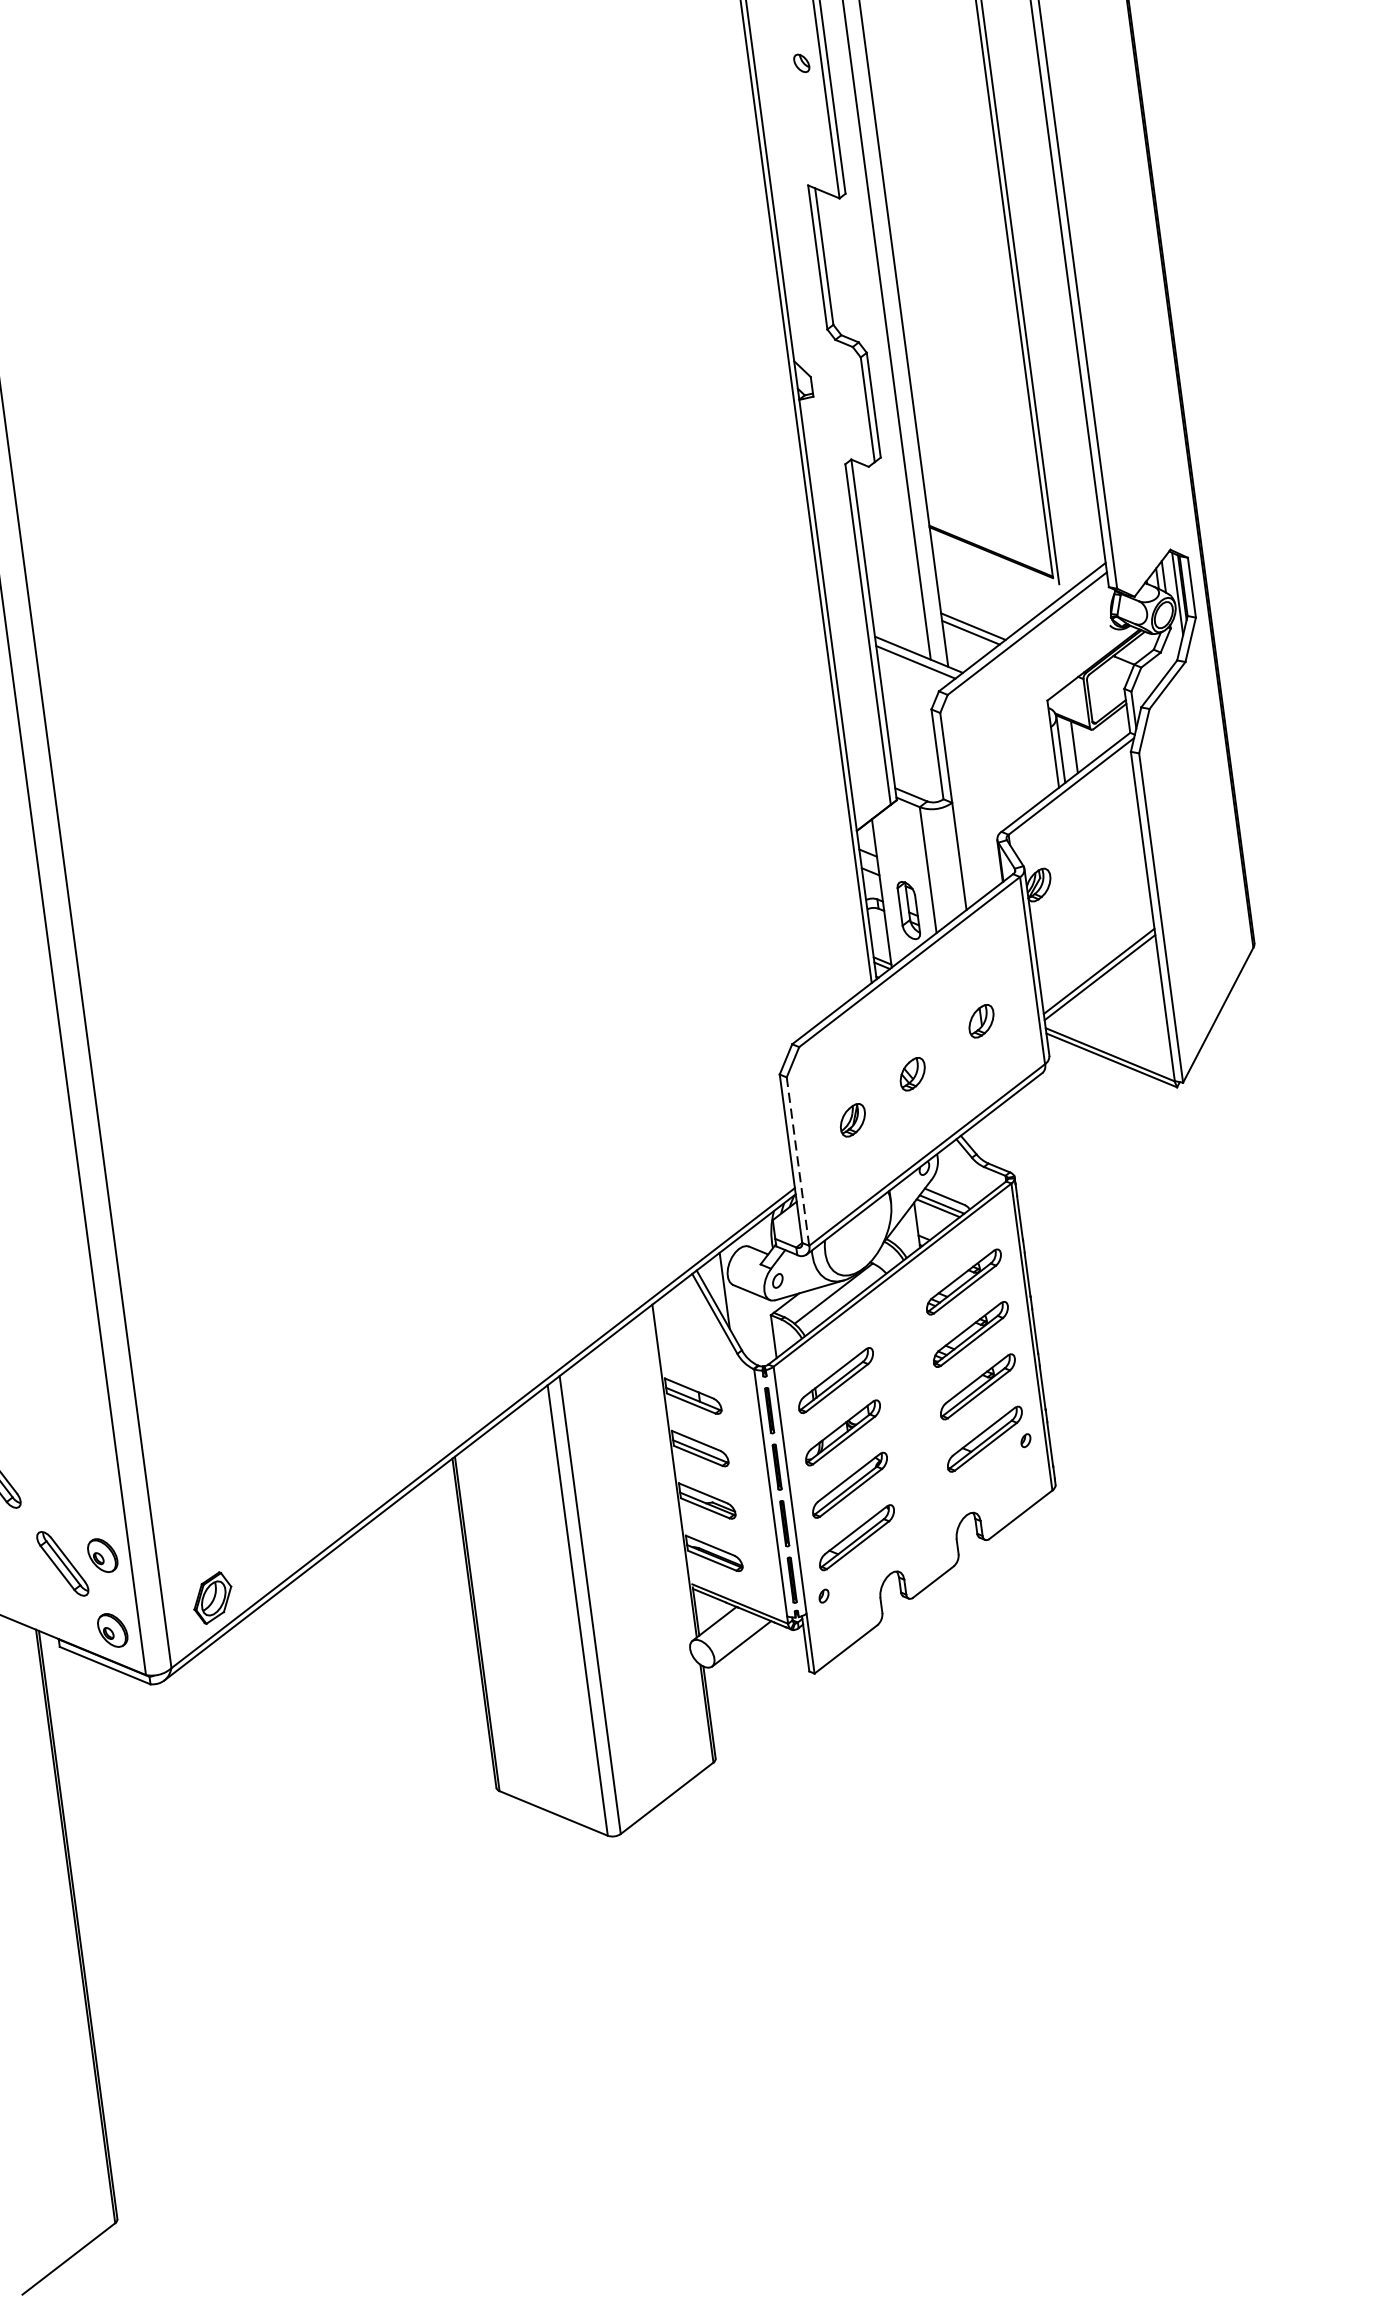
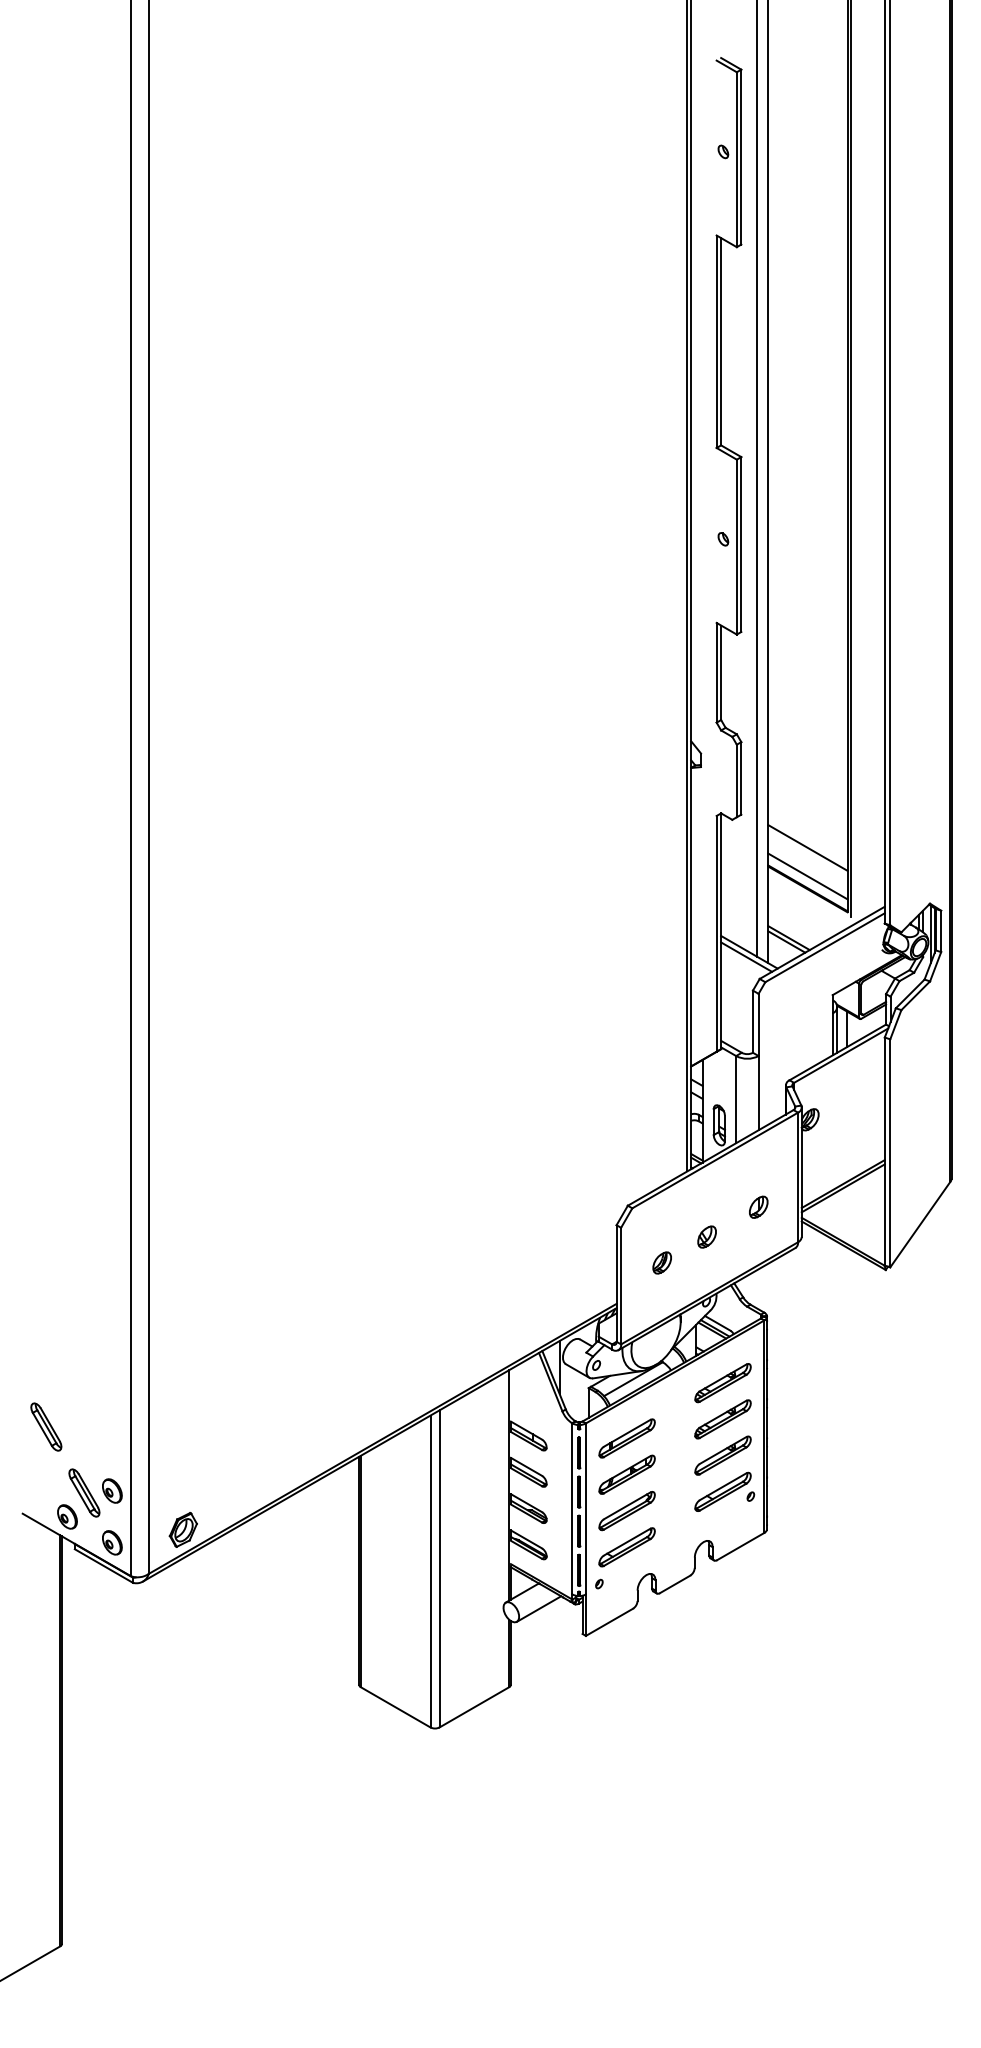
line: (982, 492) -> (807, 847), added
line: (988, 534) -> (807, 876), added
line: (798, 1160) -> (621, 1285), dashed -> solid
part: (42, 1601) -> (67, 1516), added

